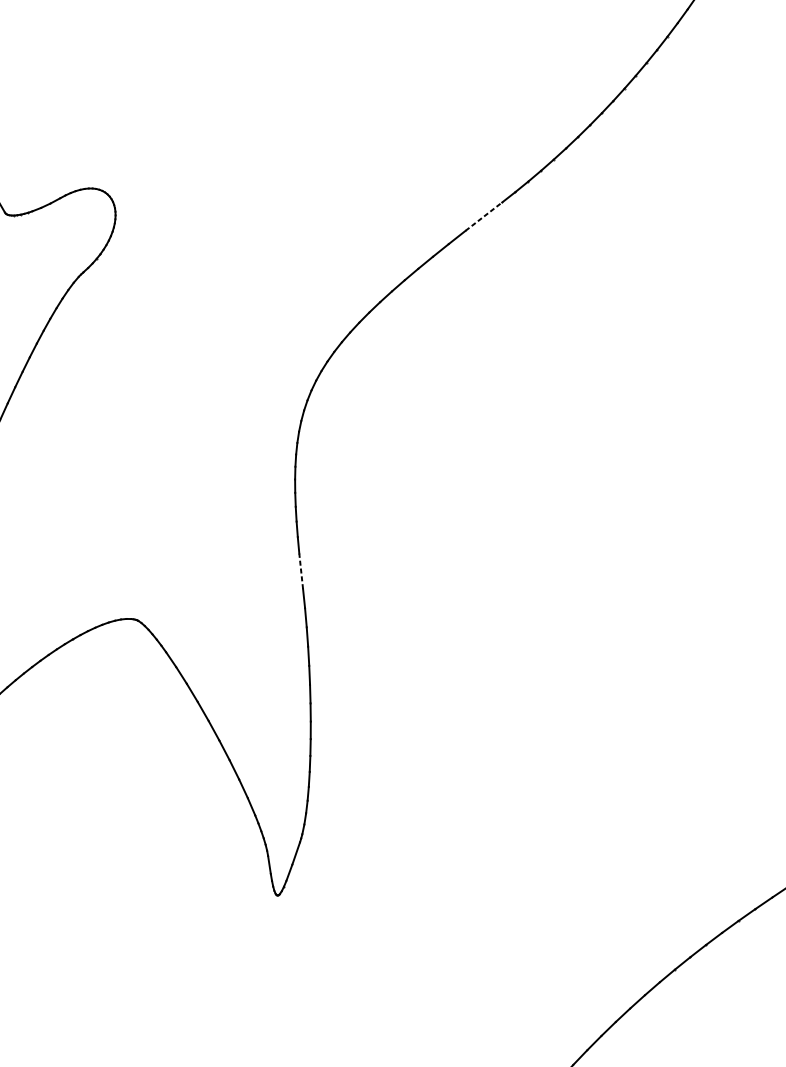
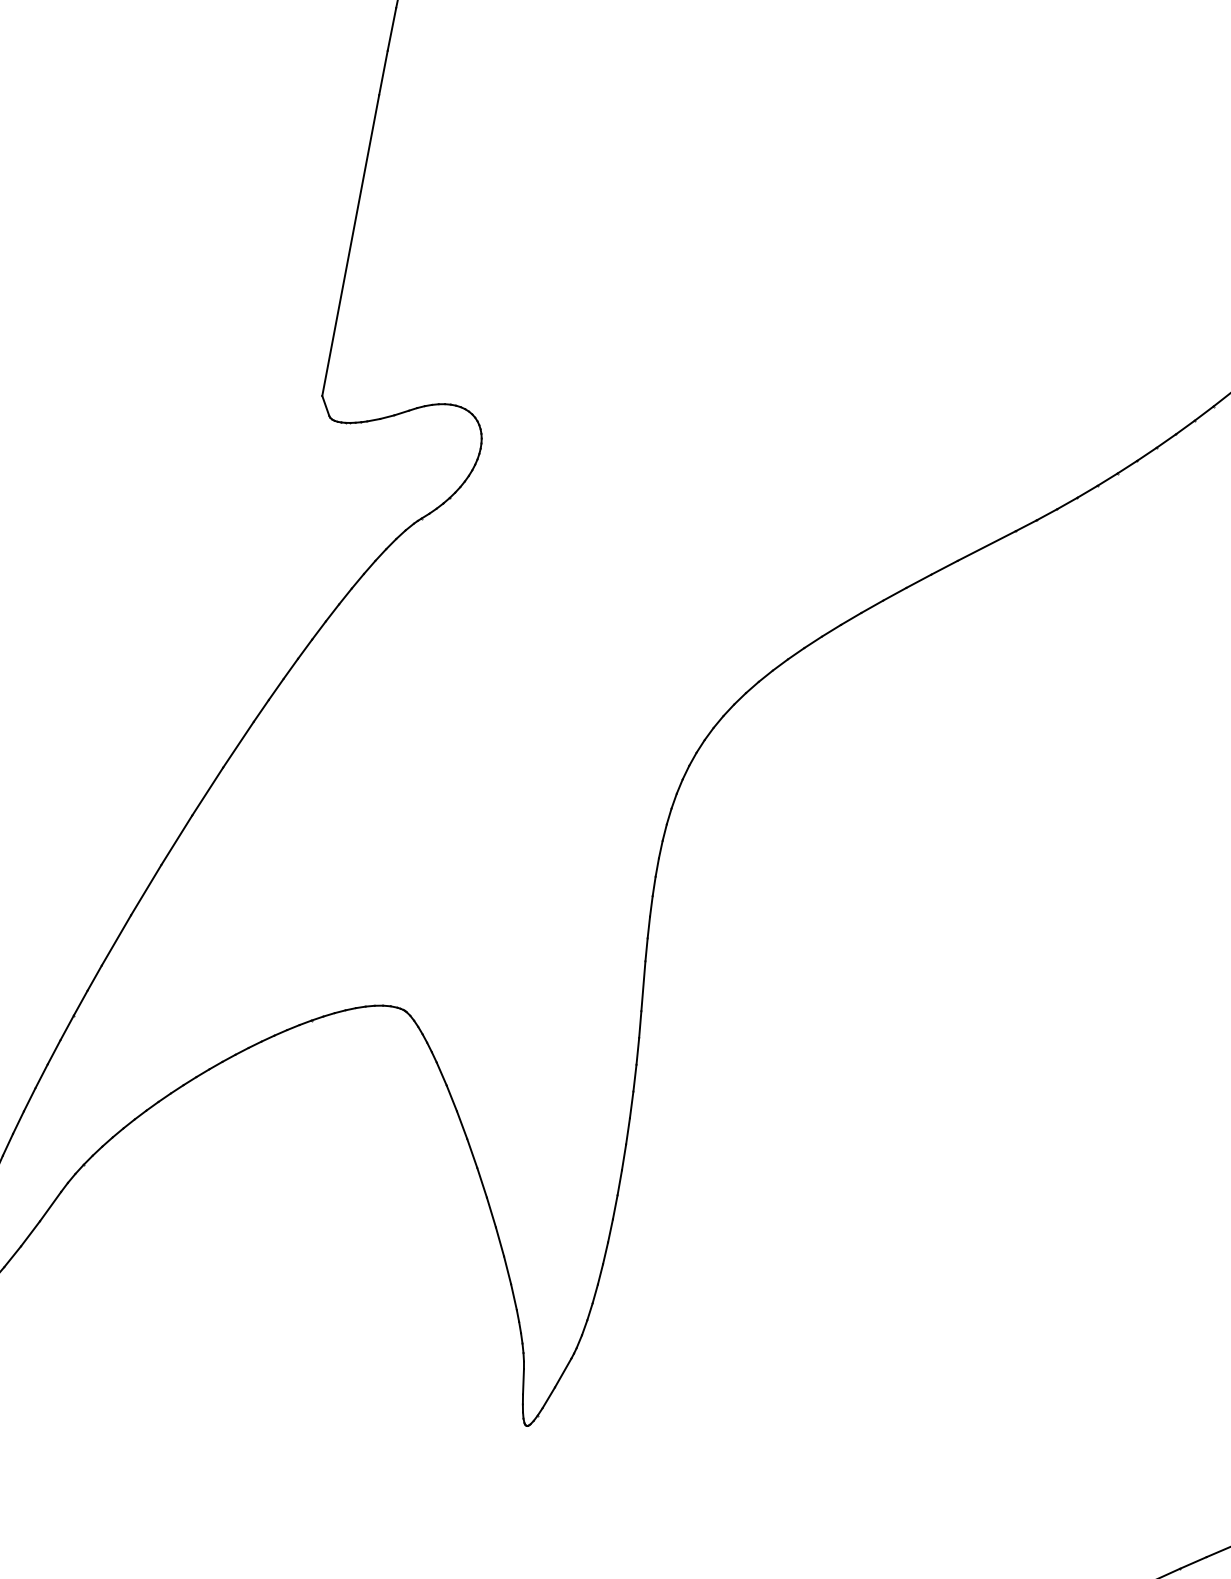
line: (483, 217) -> (986, 546), dashed -> solid
line: (301, 570) -> (643, 985), dashed -> solid

